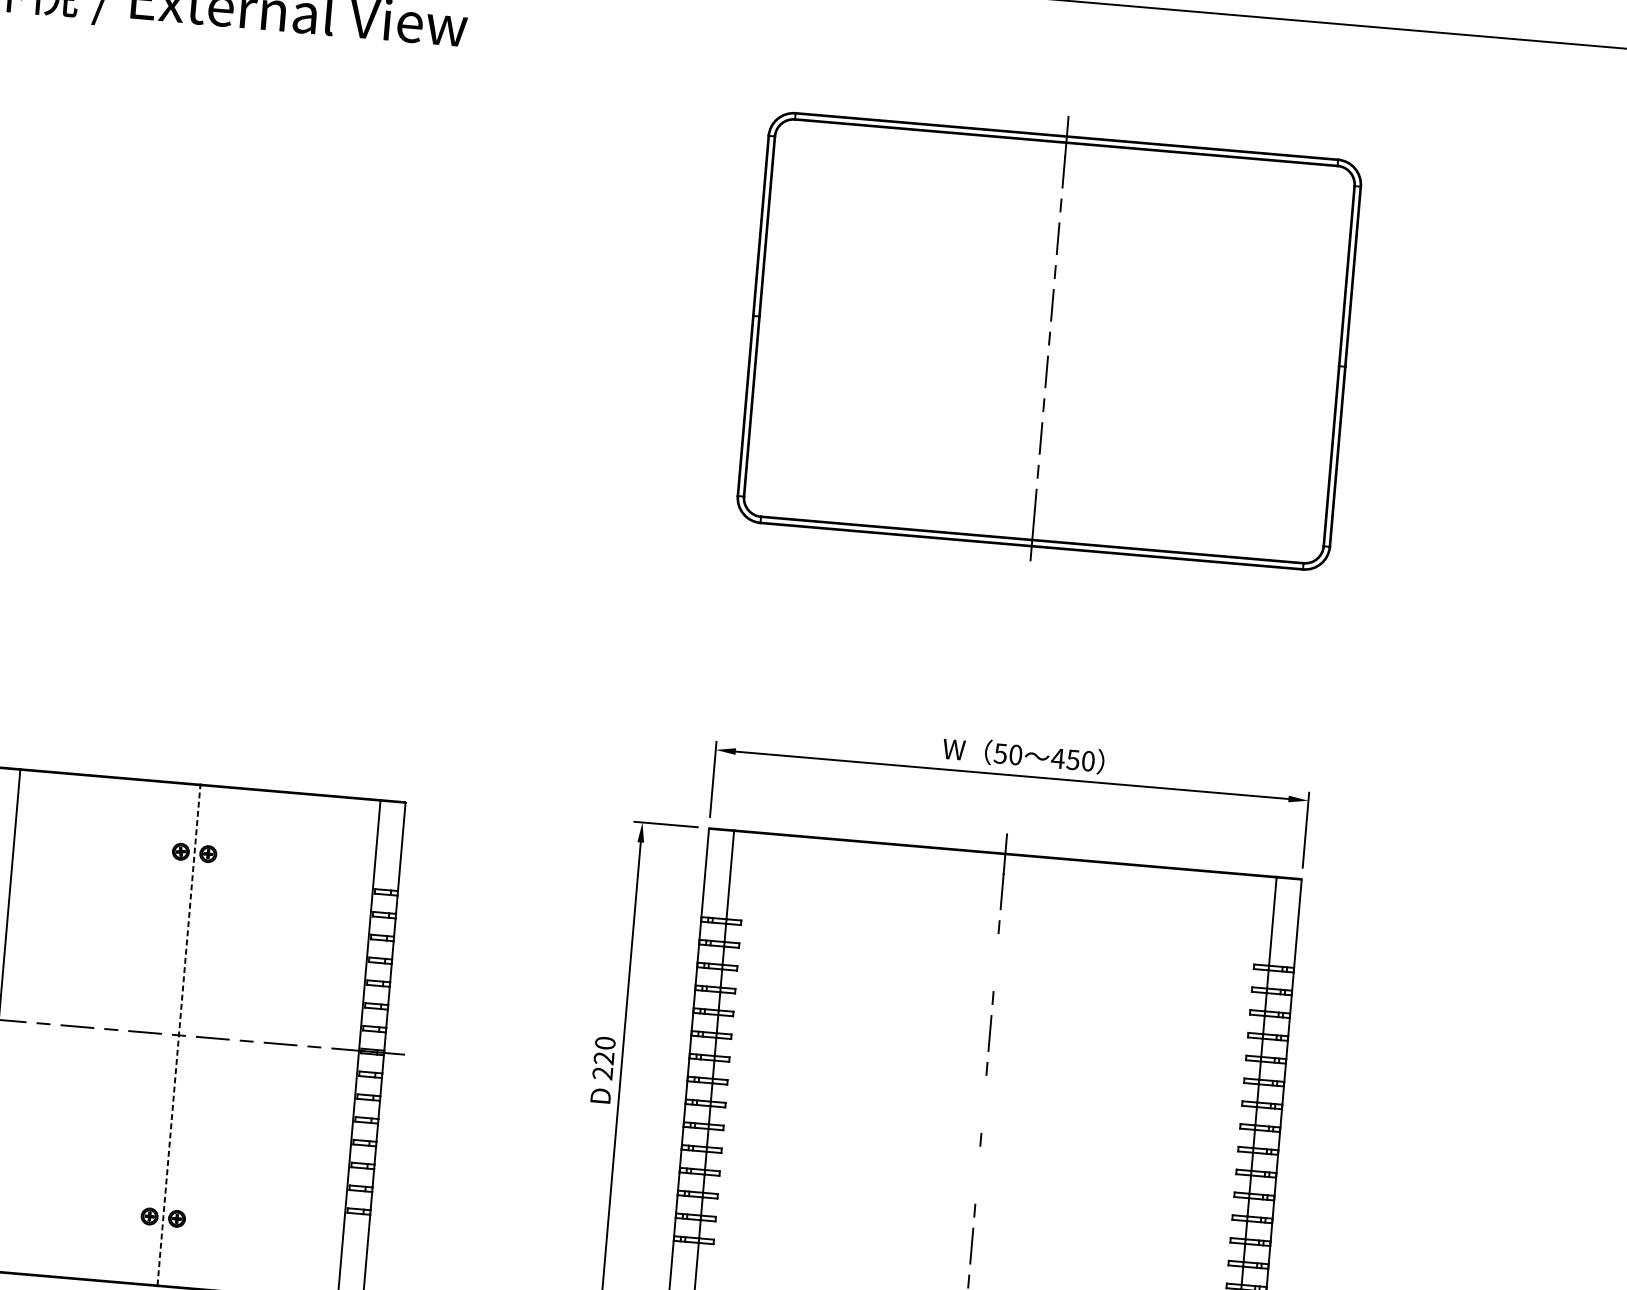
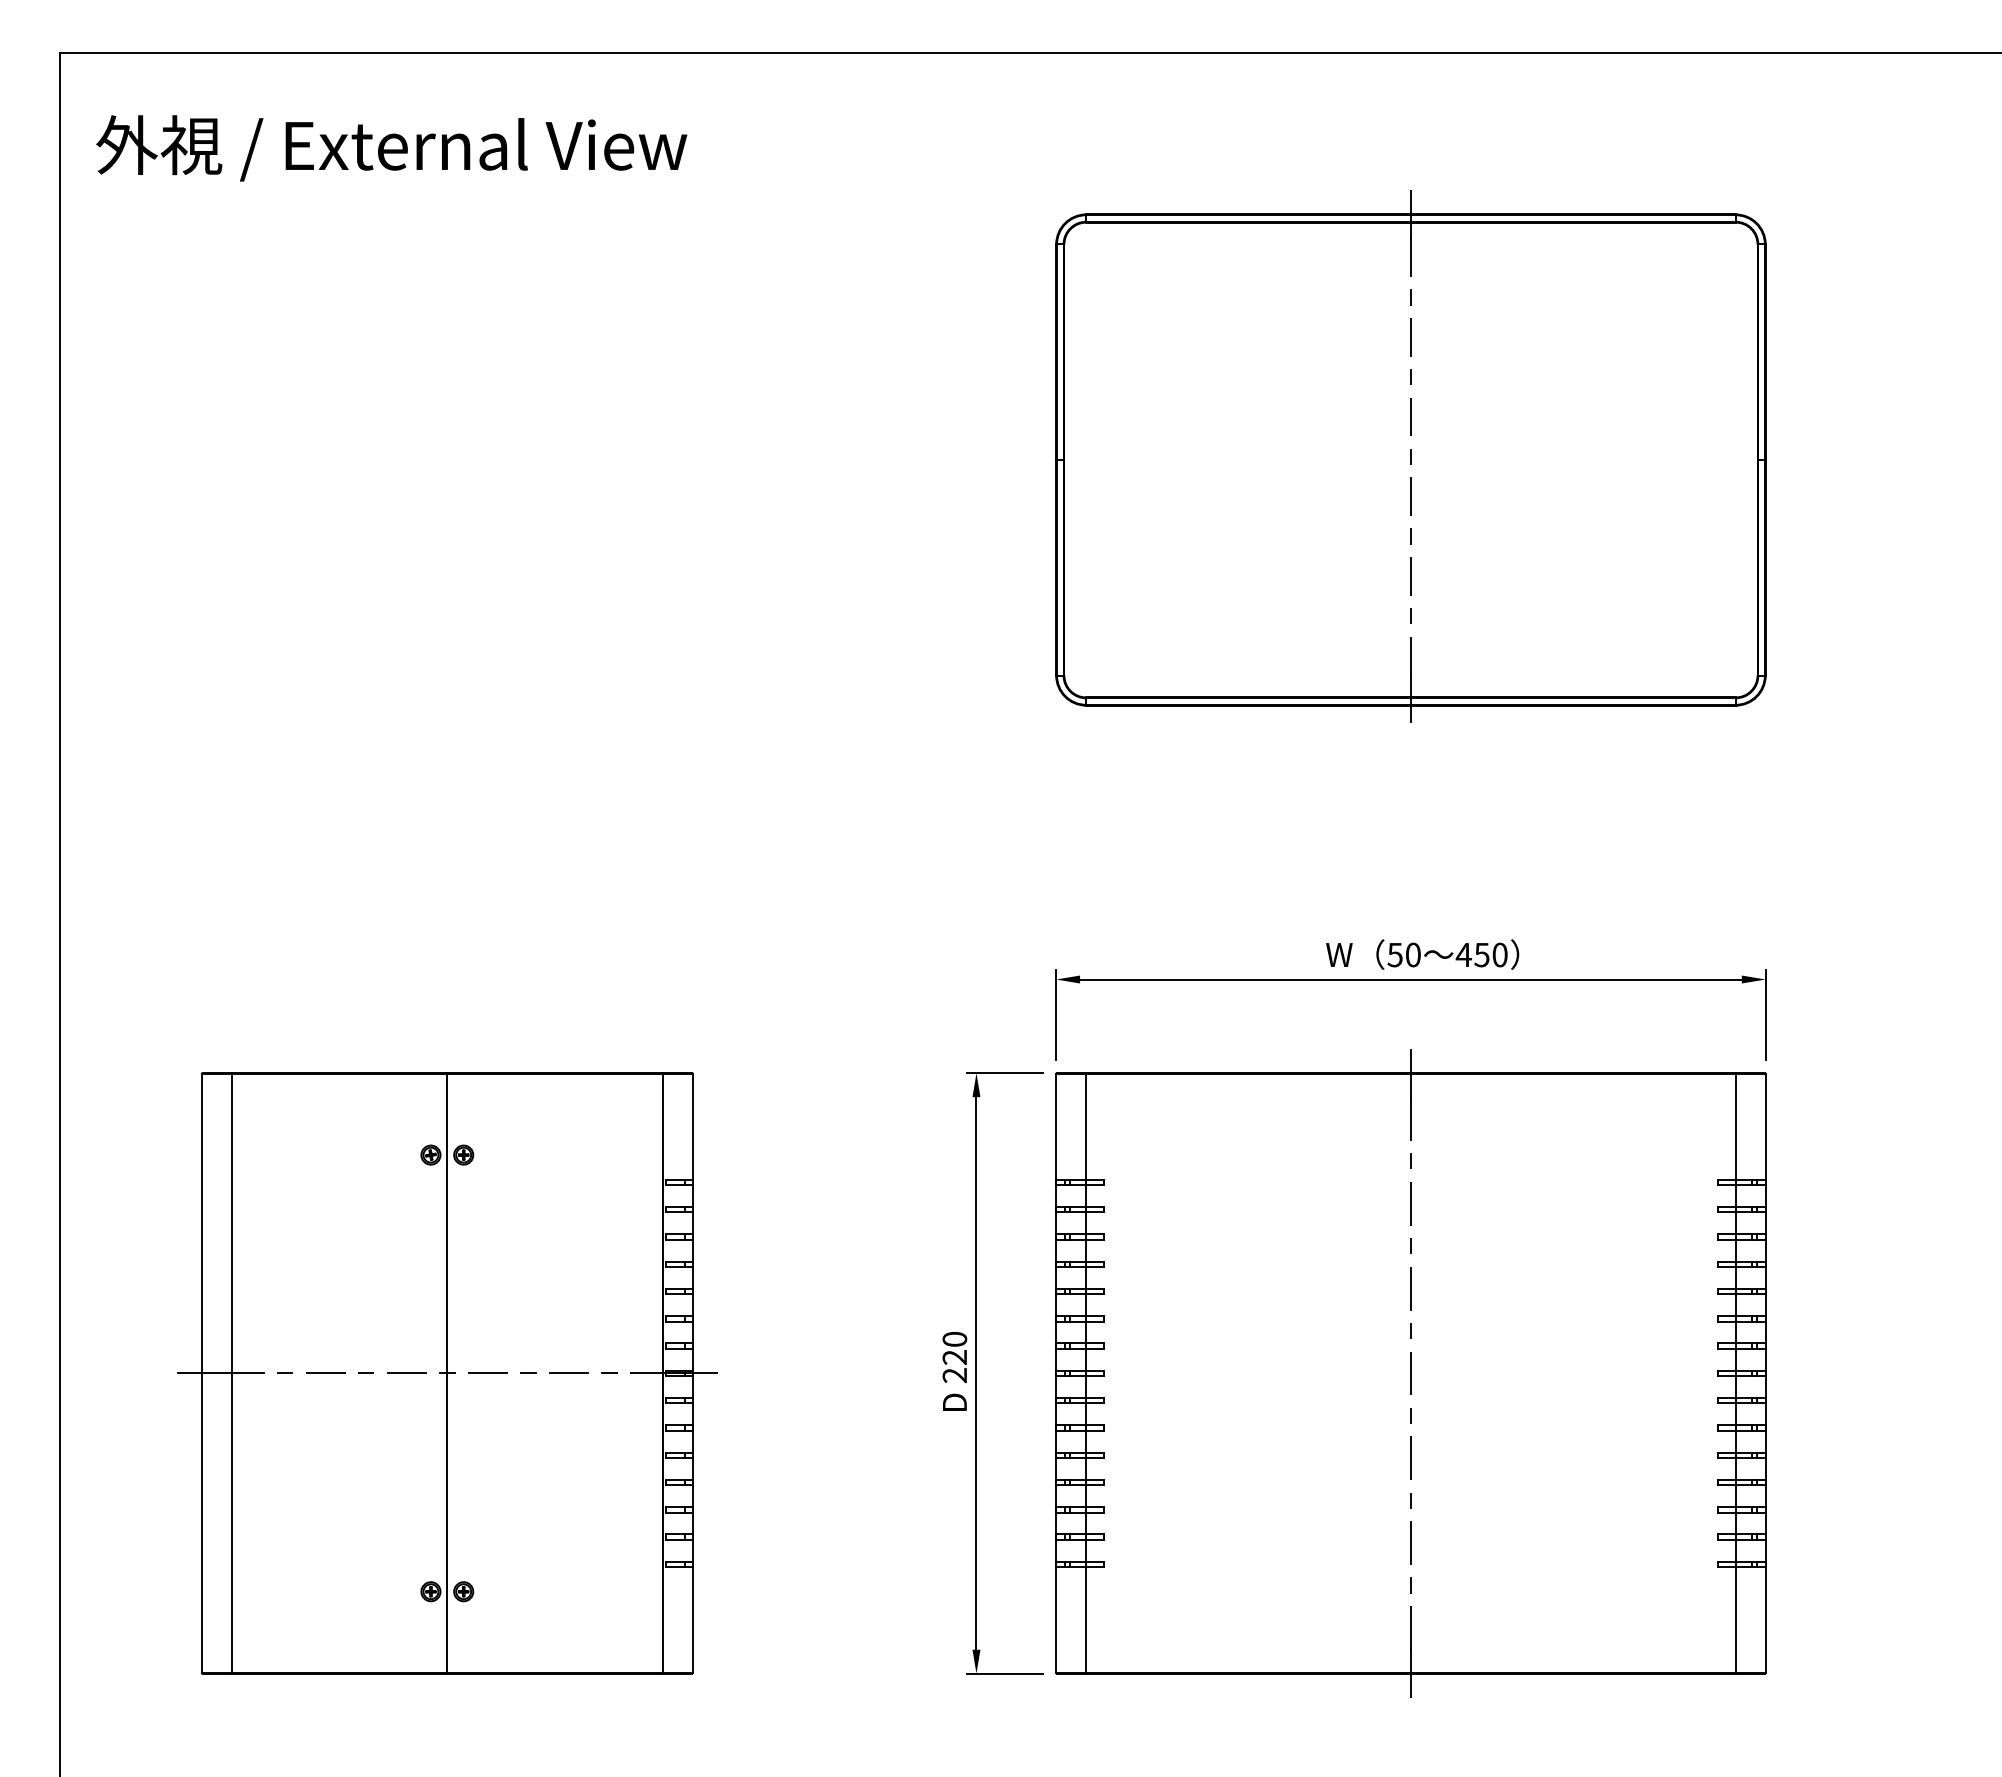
line: (995, 962) -> (1410, 1203), added
line: (179, 1034) -> (447, 1372), dashed -> solid
line: (983, 1104) -> (1410, 1373), added
line: (977, 1175) -> (1410, 1458), added

